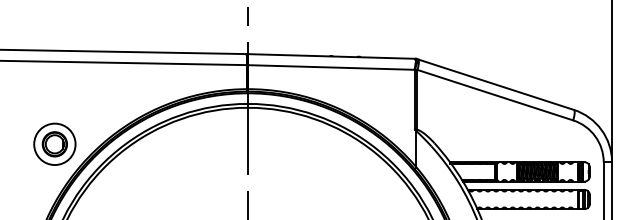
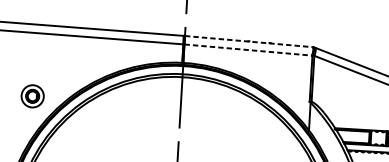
line: (332, 56) -> (249, 41), solid -> dashed
line: (331, 67) -> (248, 50), solid -> dashed
part: (54, 143) -> (32, 95), size x0.7

